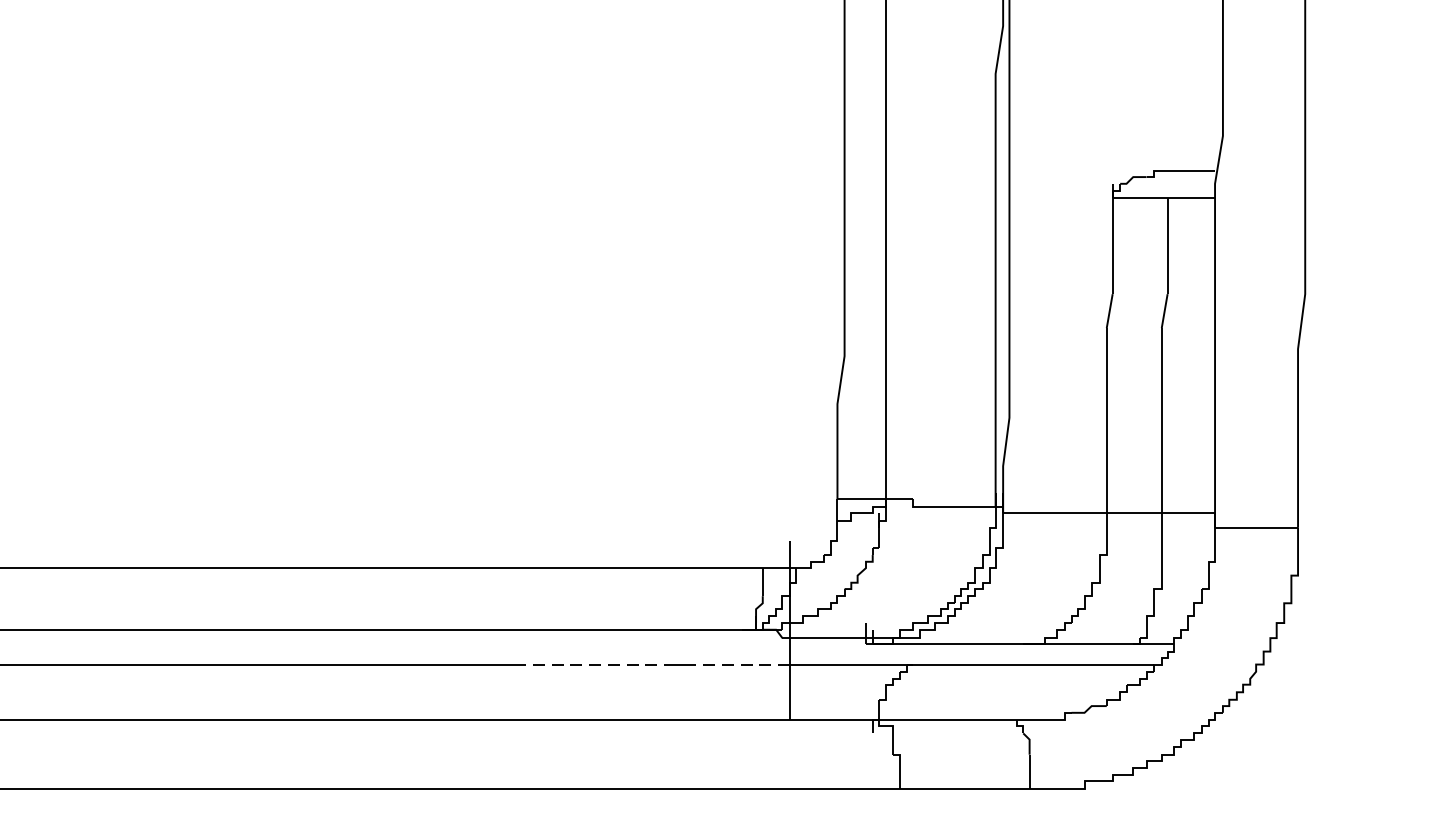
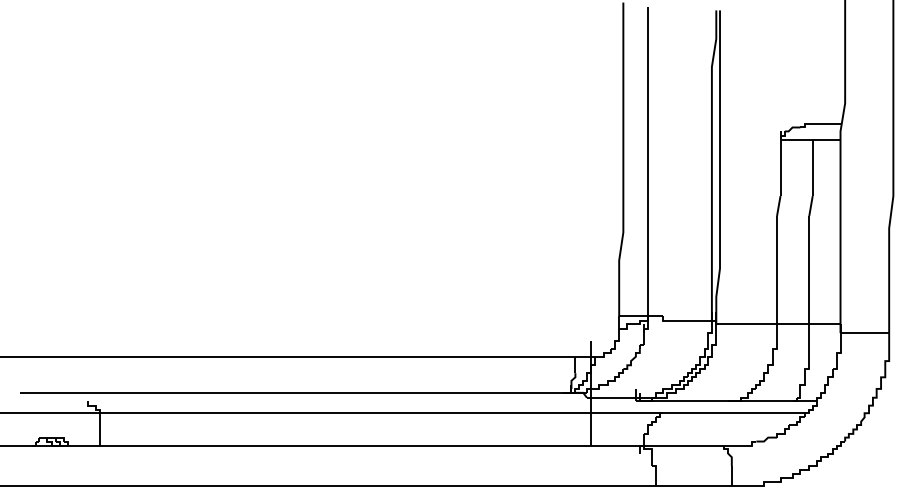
line: (594, 665) -> (476, 413), dashed -> solid
line: (737, 665) -> (560, 413), dashed -> solid

